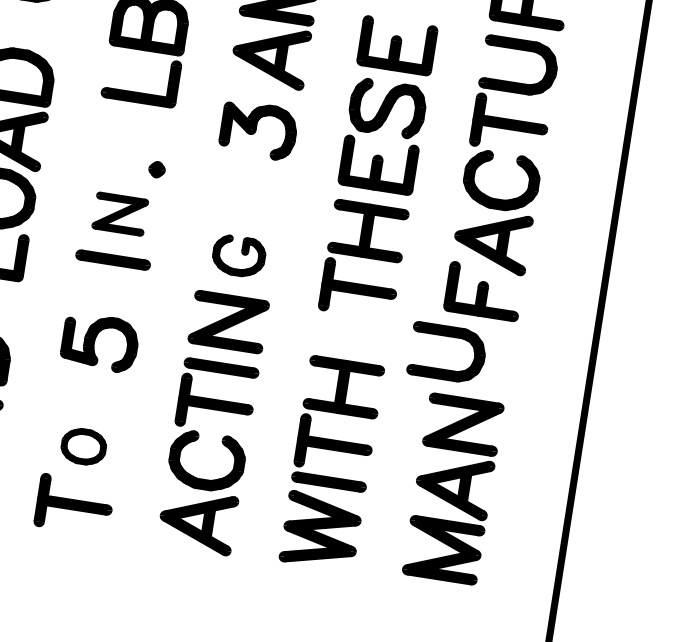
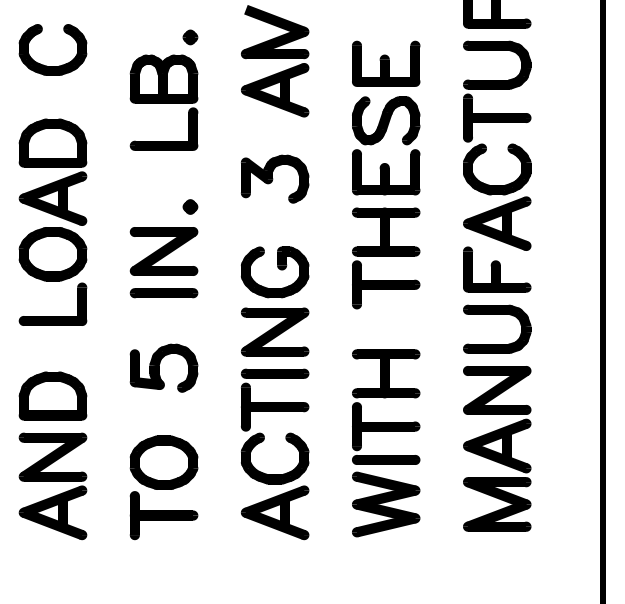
part: (258, 129) -> (274, 178), moved
part: (119, 214) -> (163, 251), size x1.43
part: (238, 256) -> (274, 272), size x1.43
part: (450, 336) -> (497, 314), moved
part: (83, 446) -> (163, 462), size x1.67

